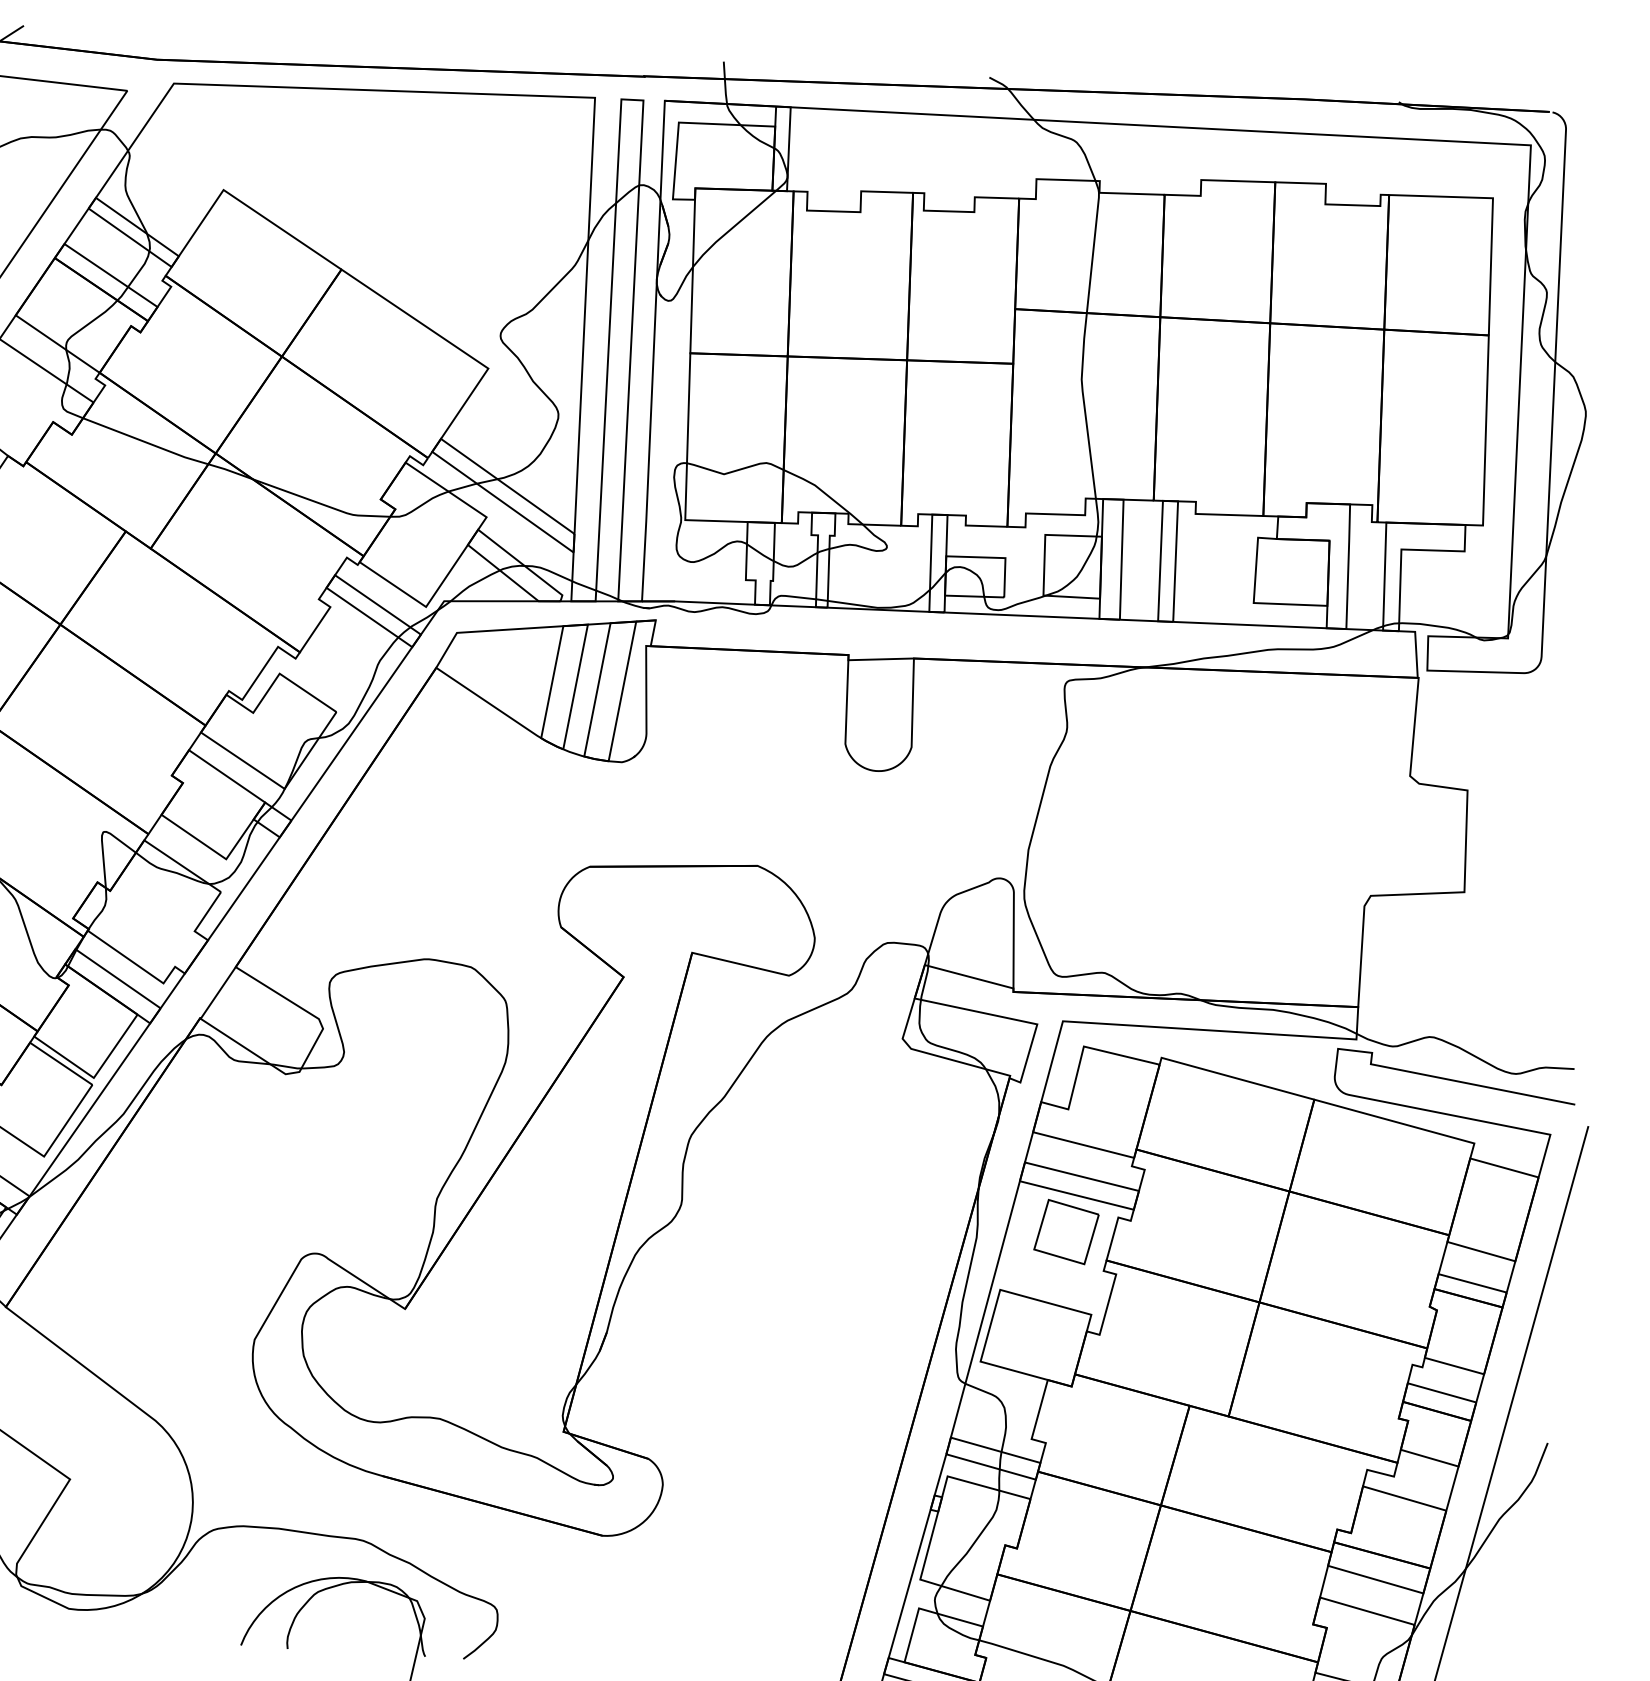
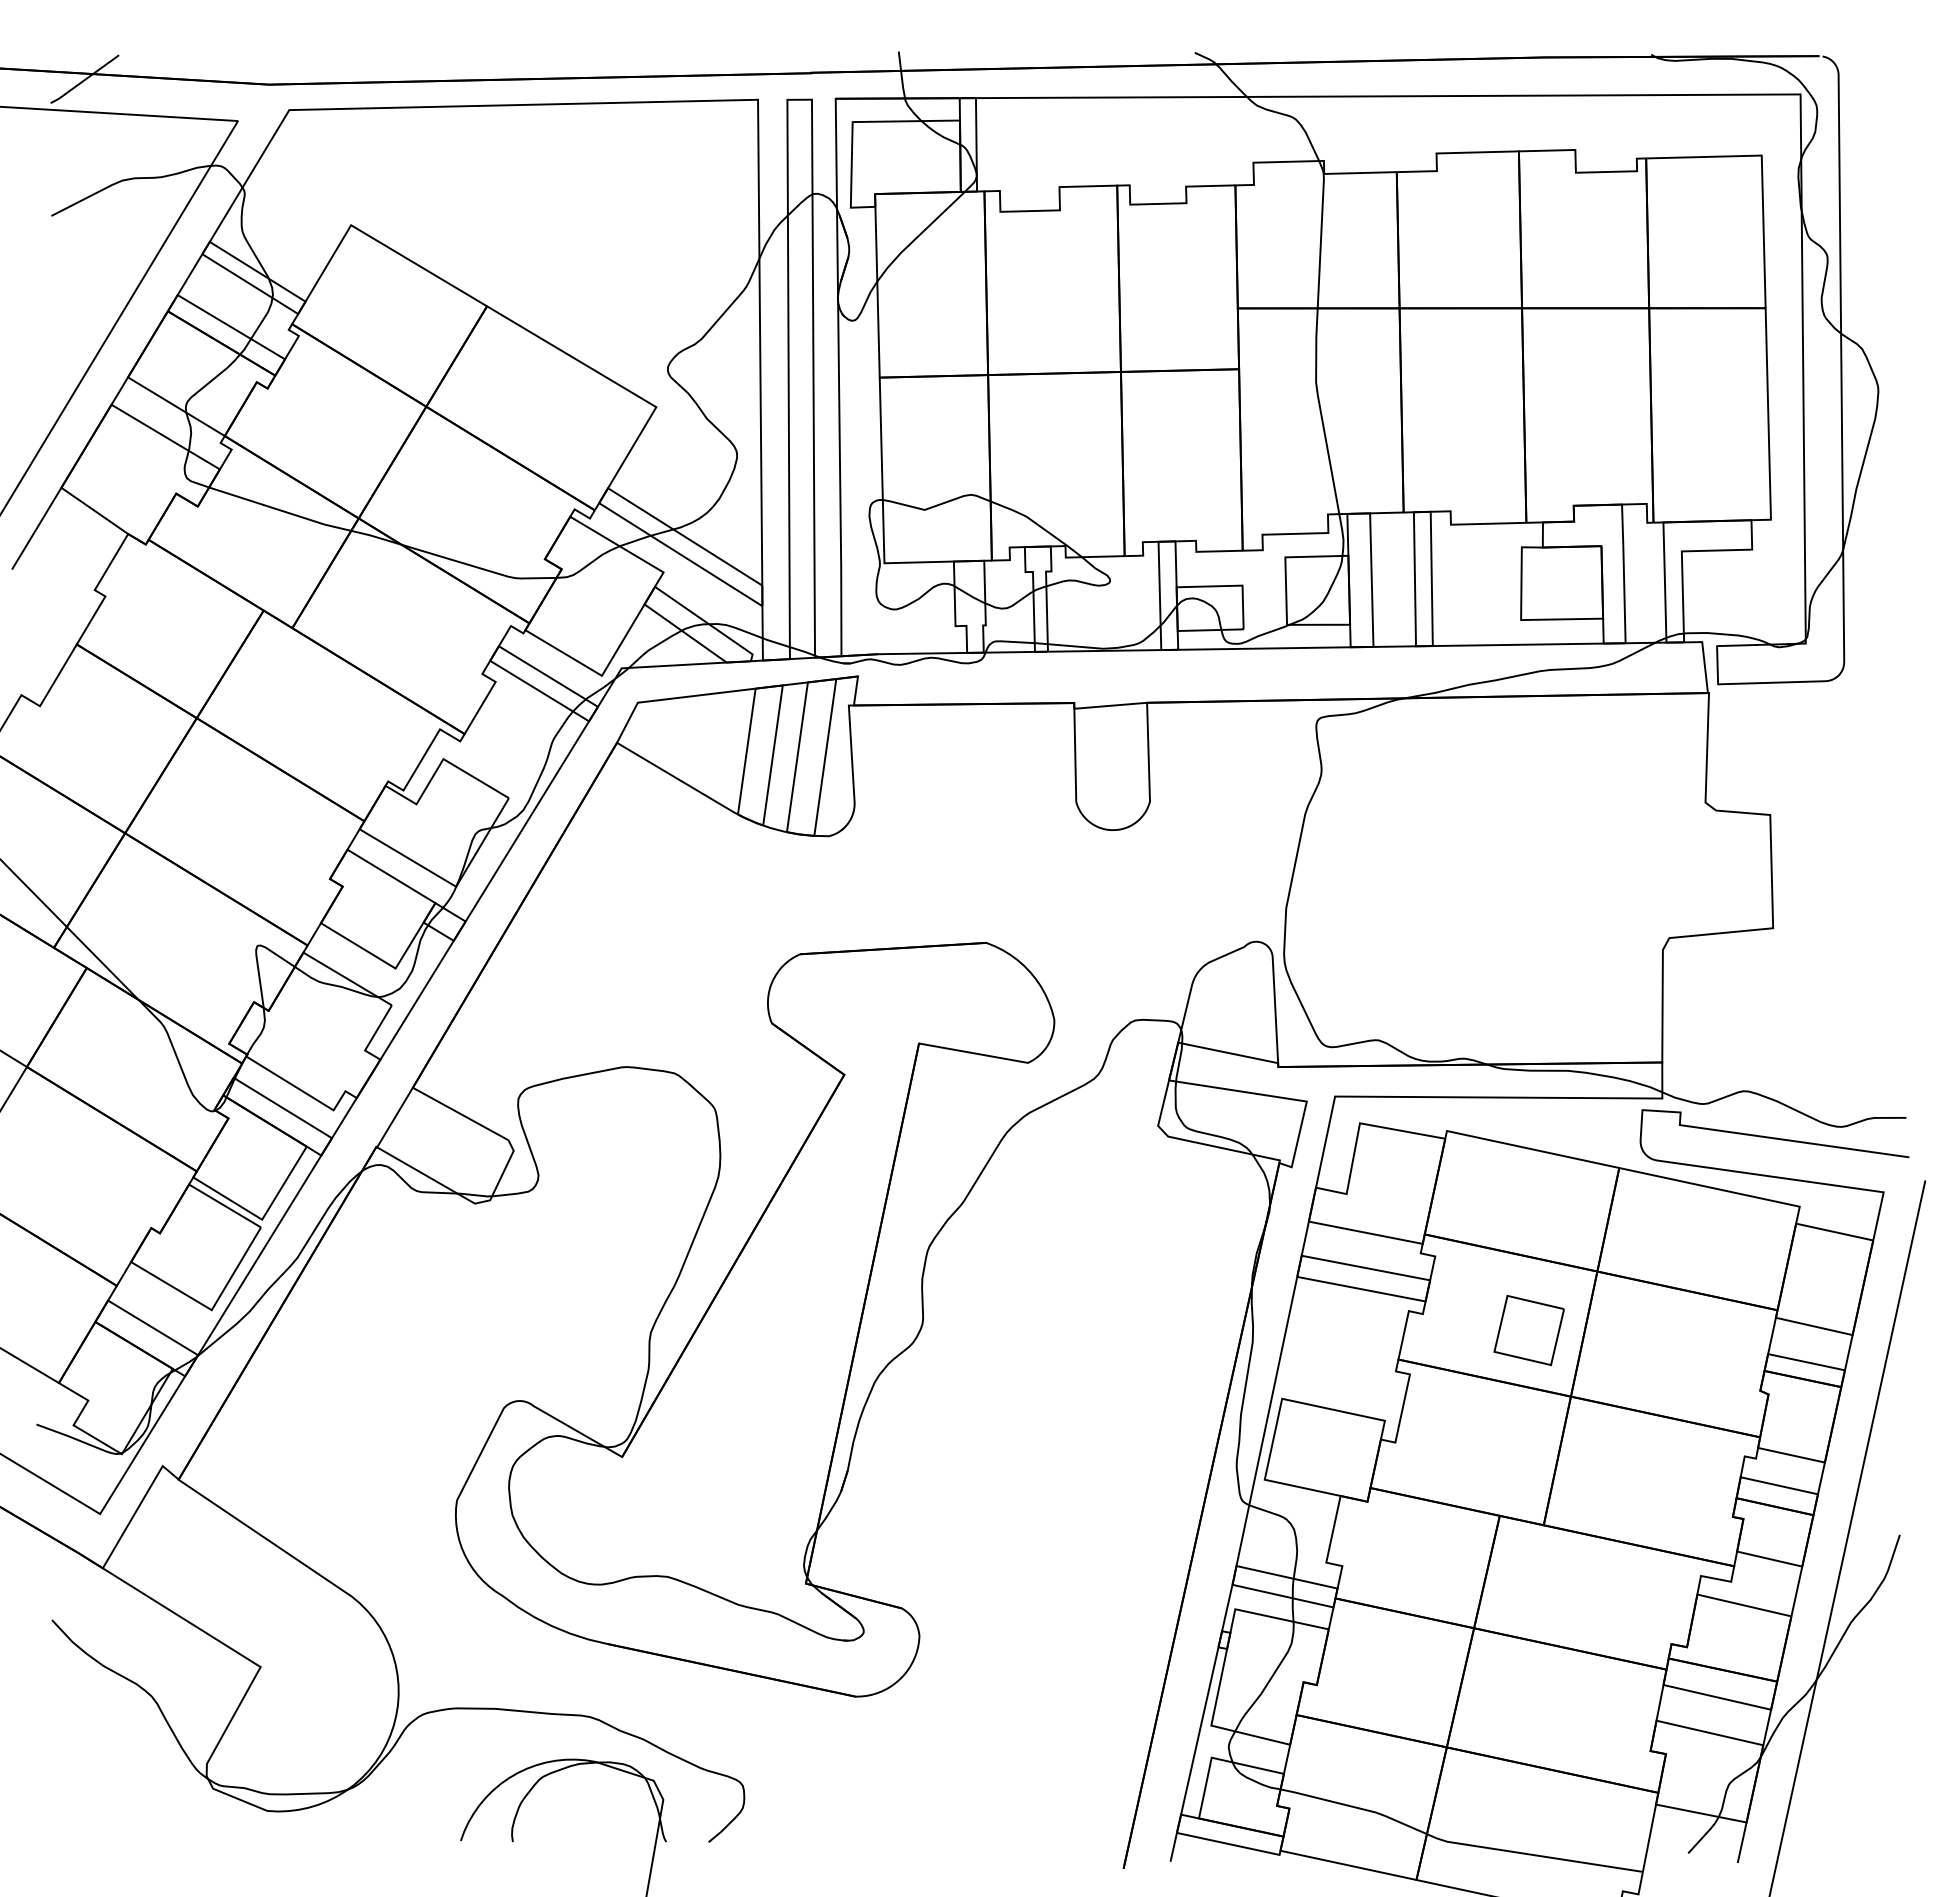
part: (1065, 1232) -> (1528, 1330), moved

